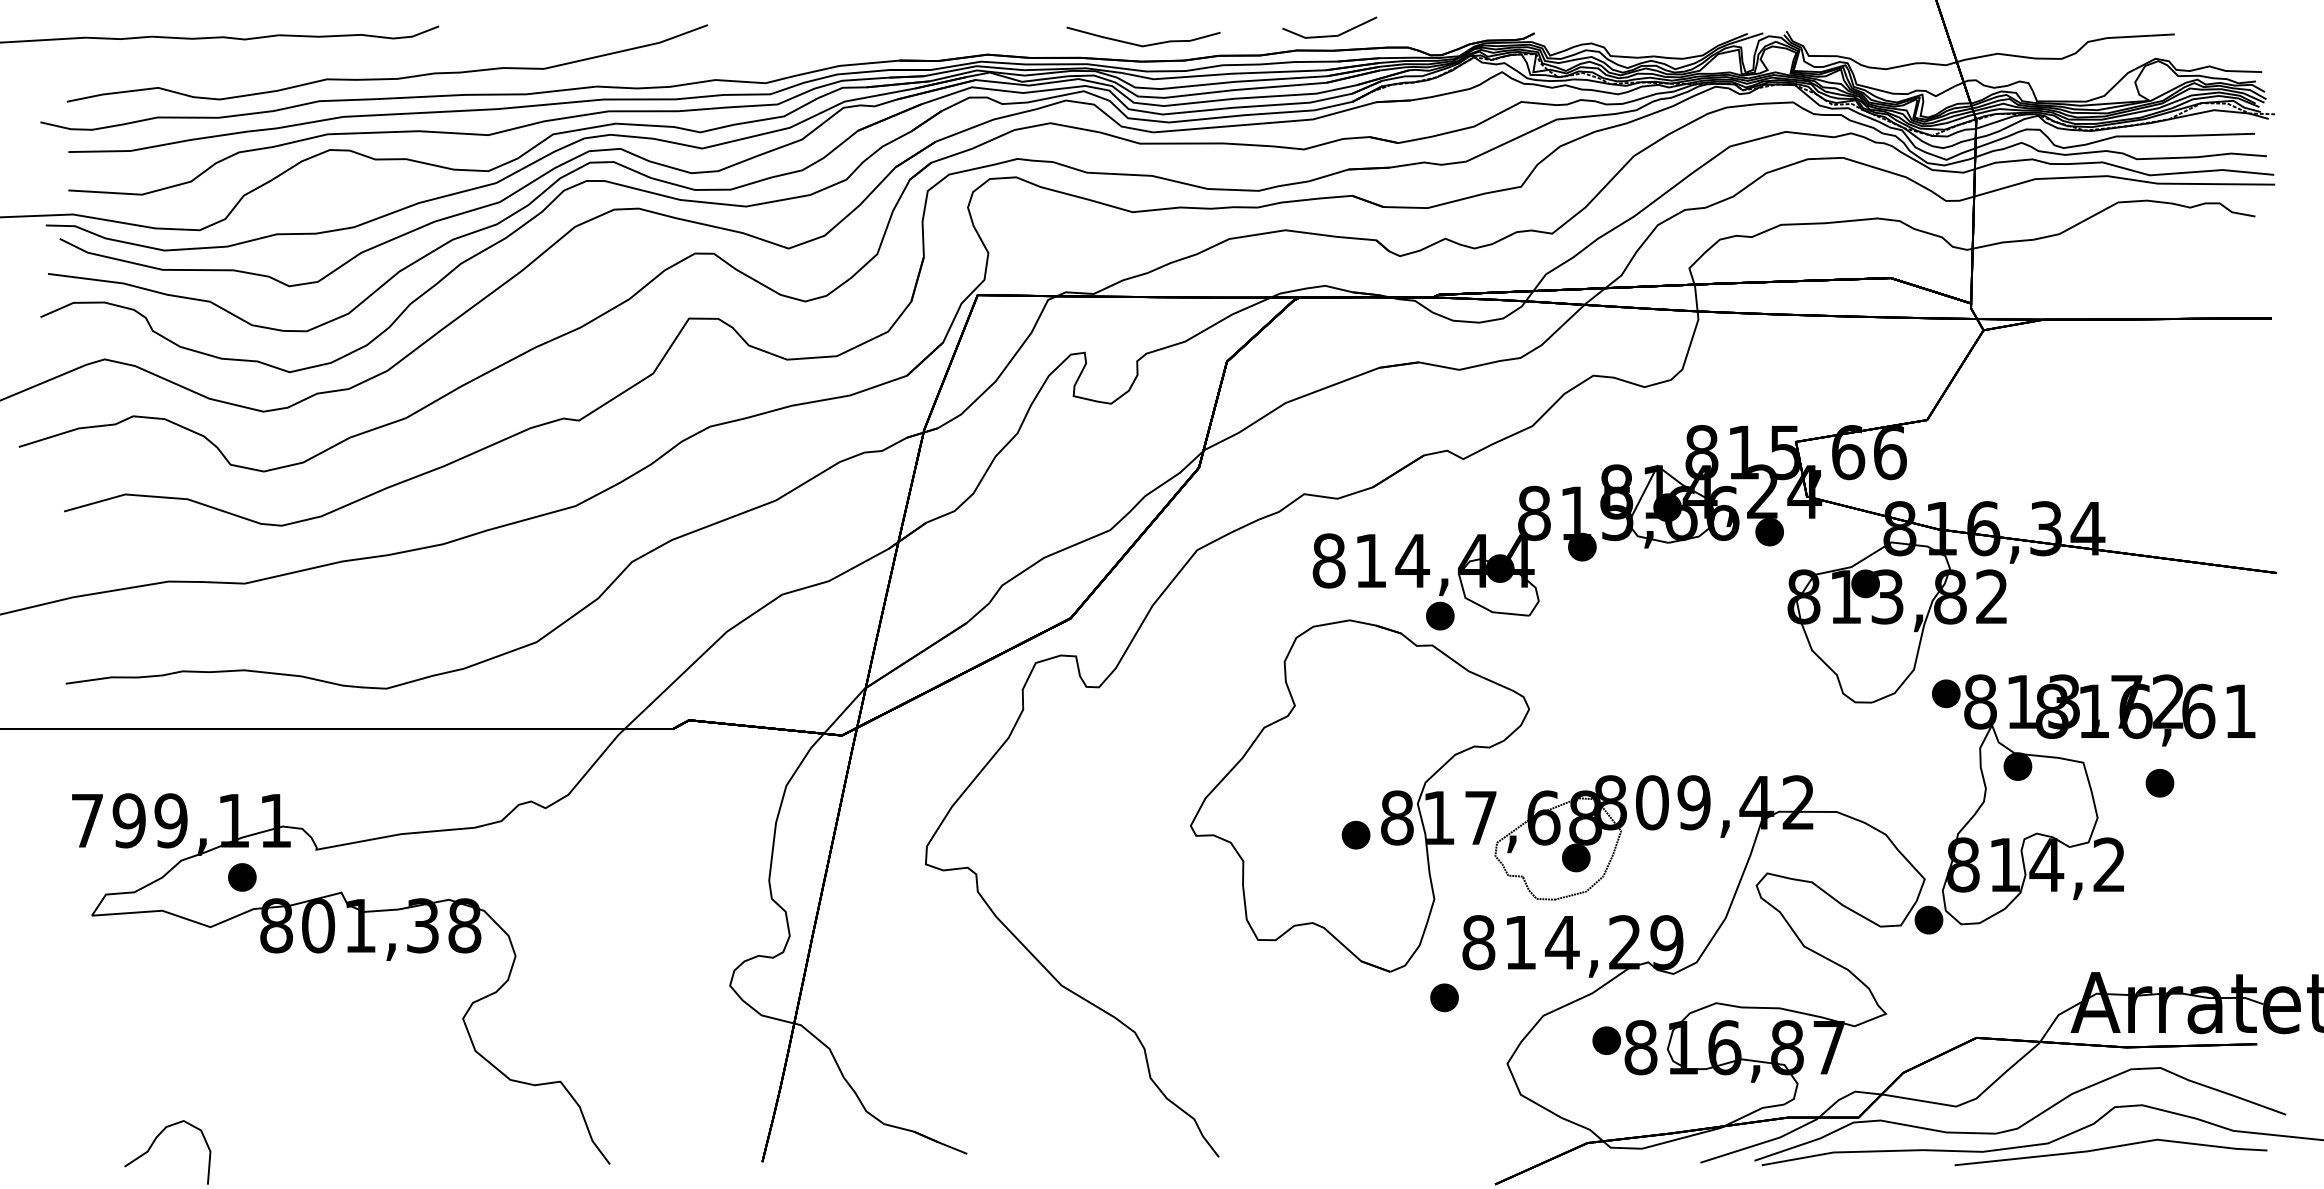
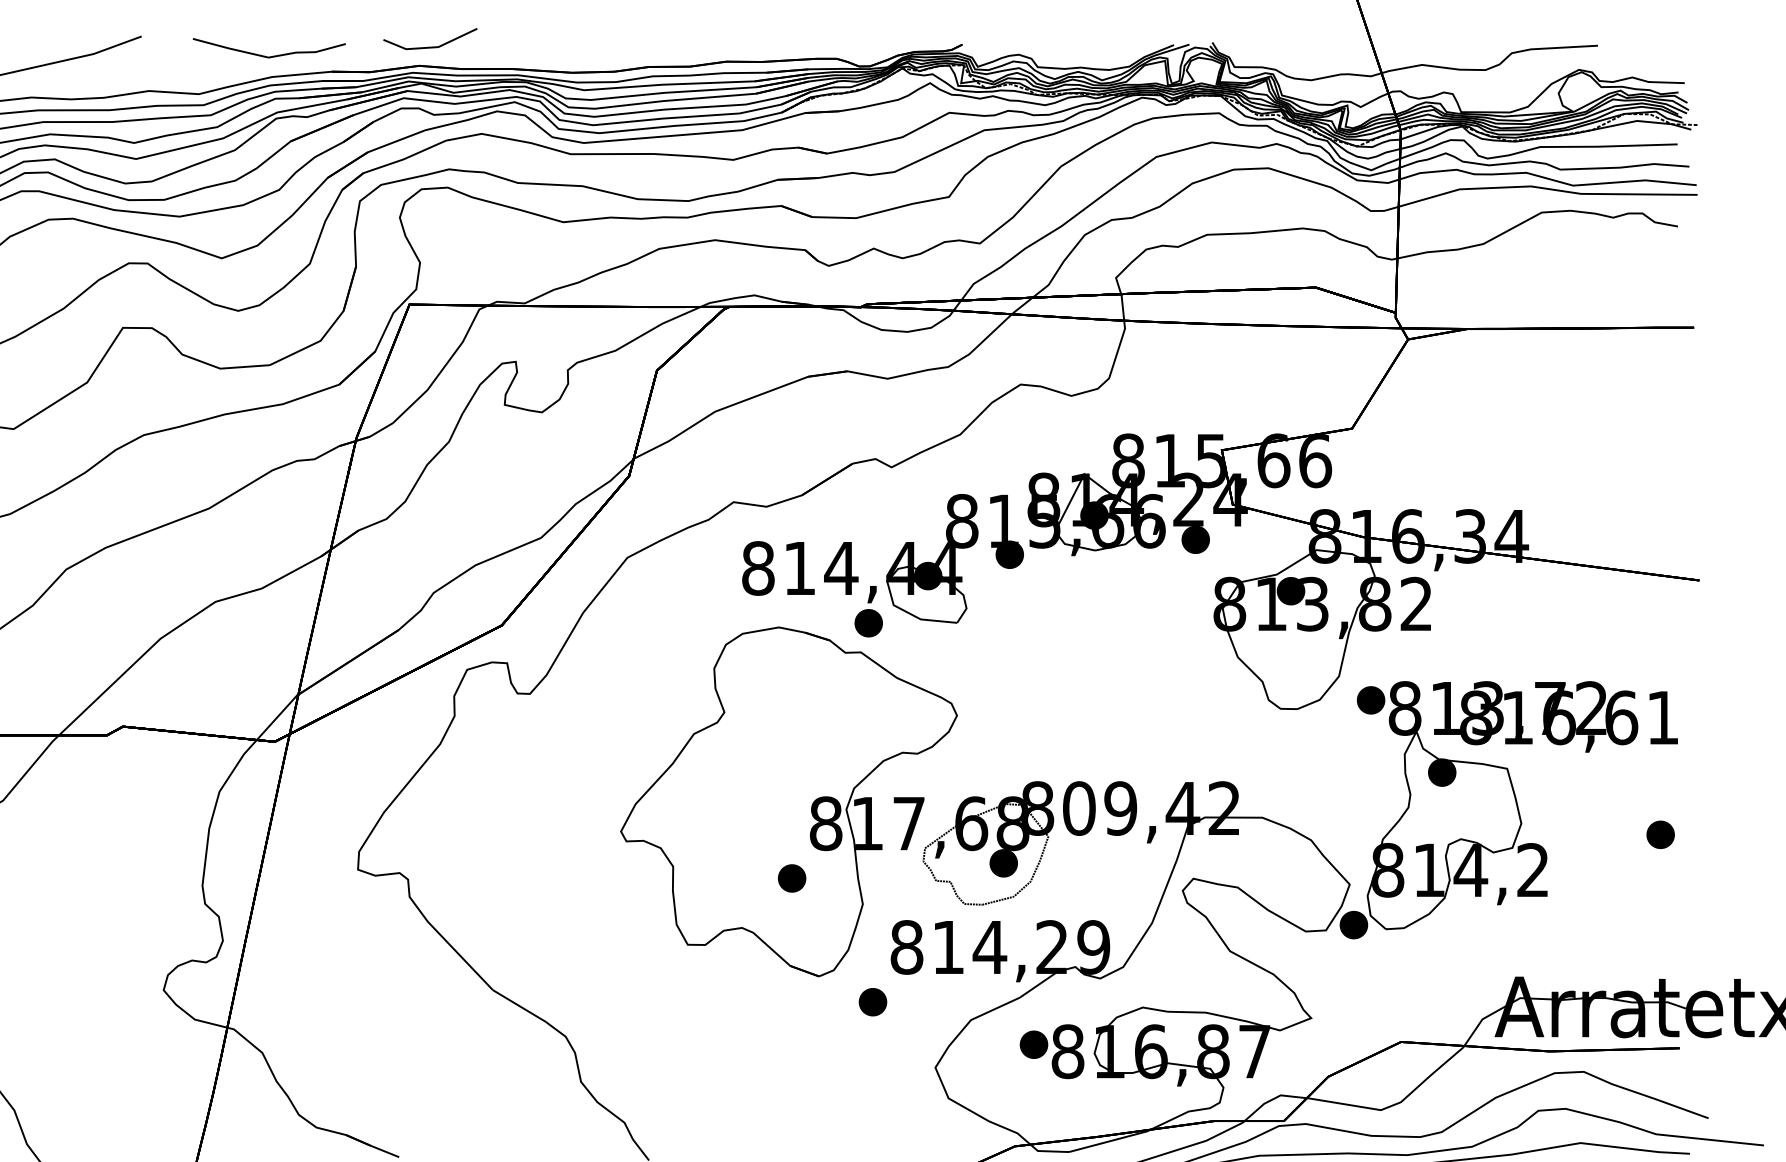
line: (1329, 35) -> (430, 46), moved
curve: (1140, 44) -> (266, 55), moved
part: (2159, 783) -> (1660, 835), moved
part: (1355, 834) -> (791, 877), moved

